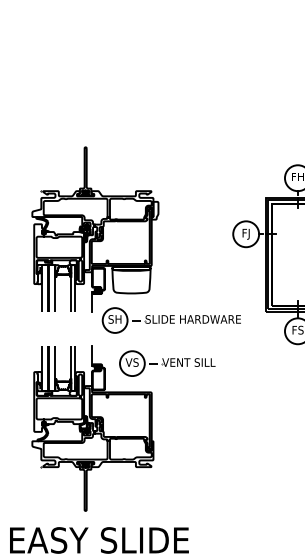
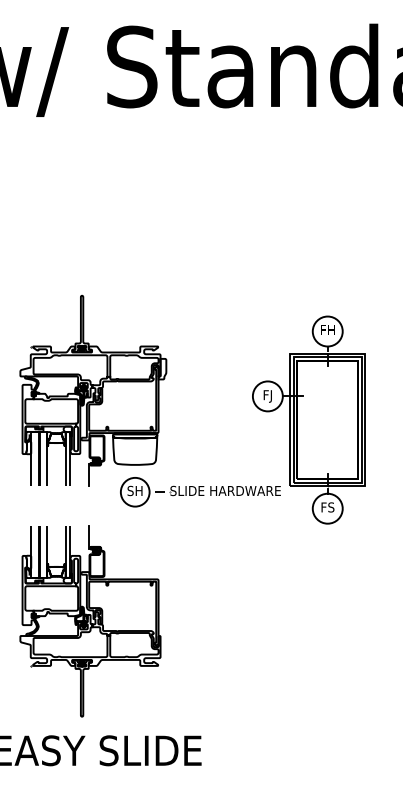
part: (171, 320) -> (200, 492), moved
part: (167, 363) -> (176, 545), removed

